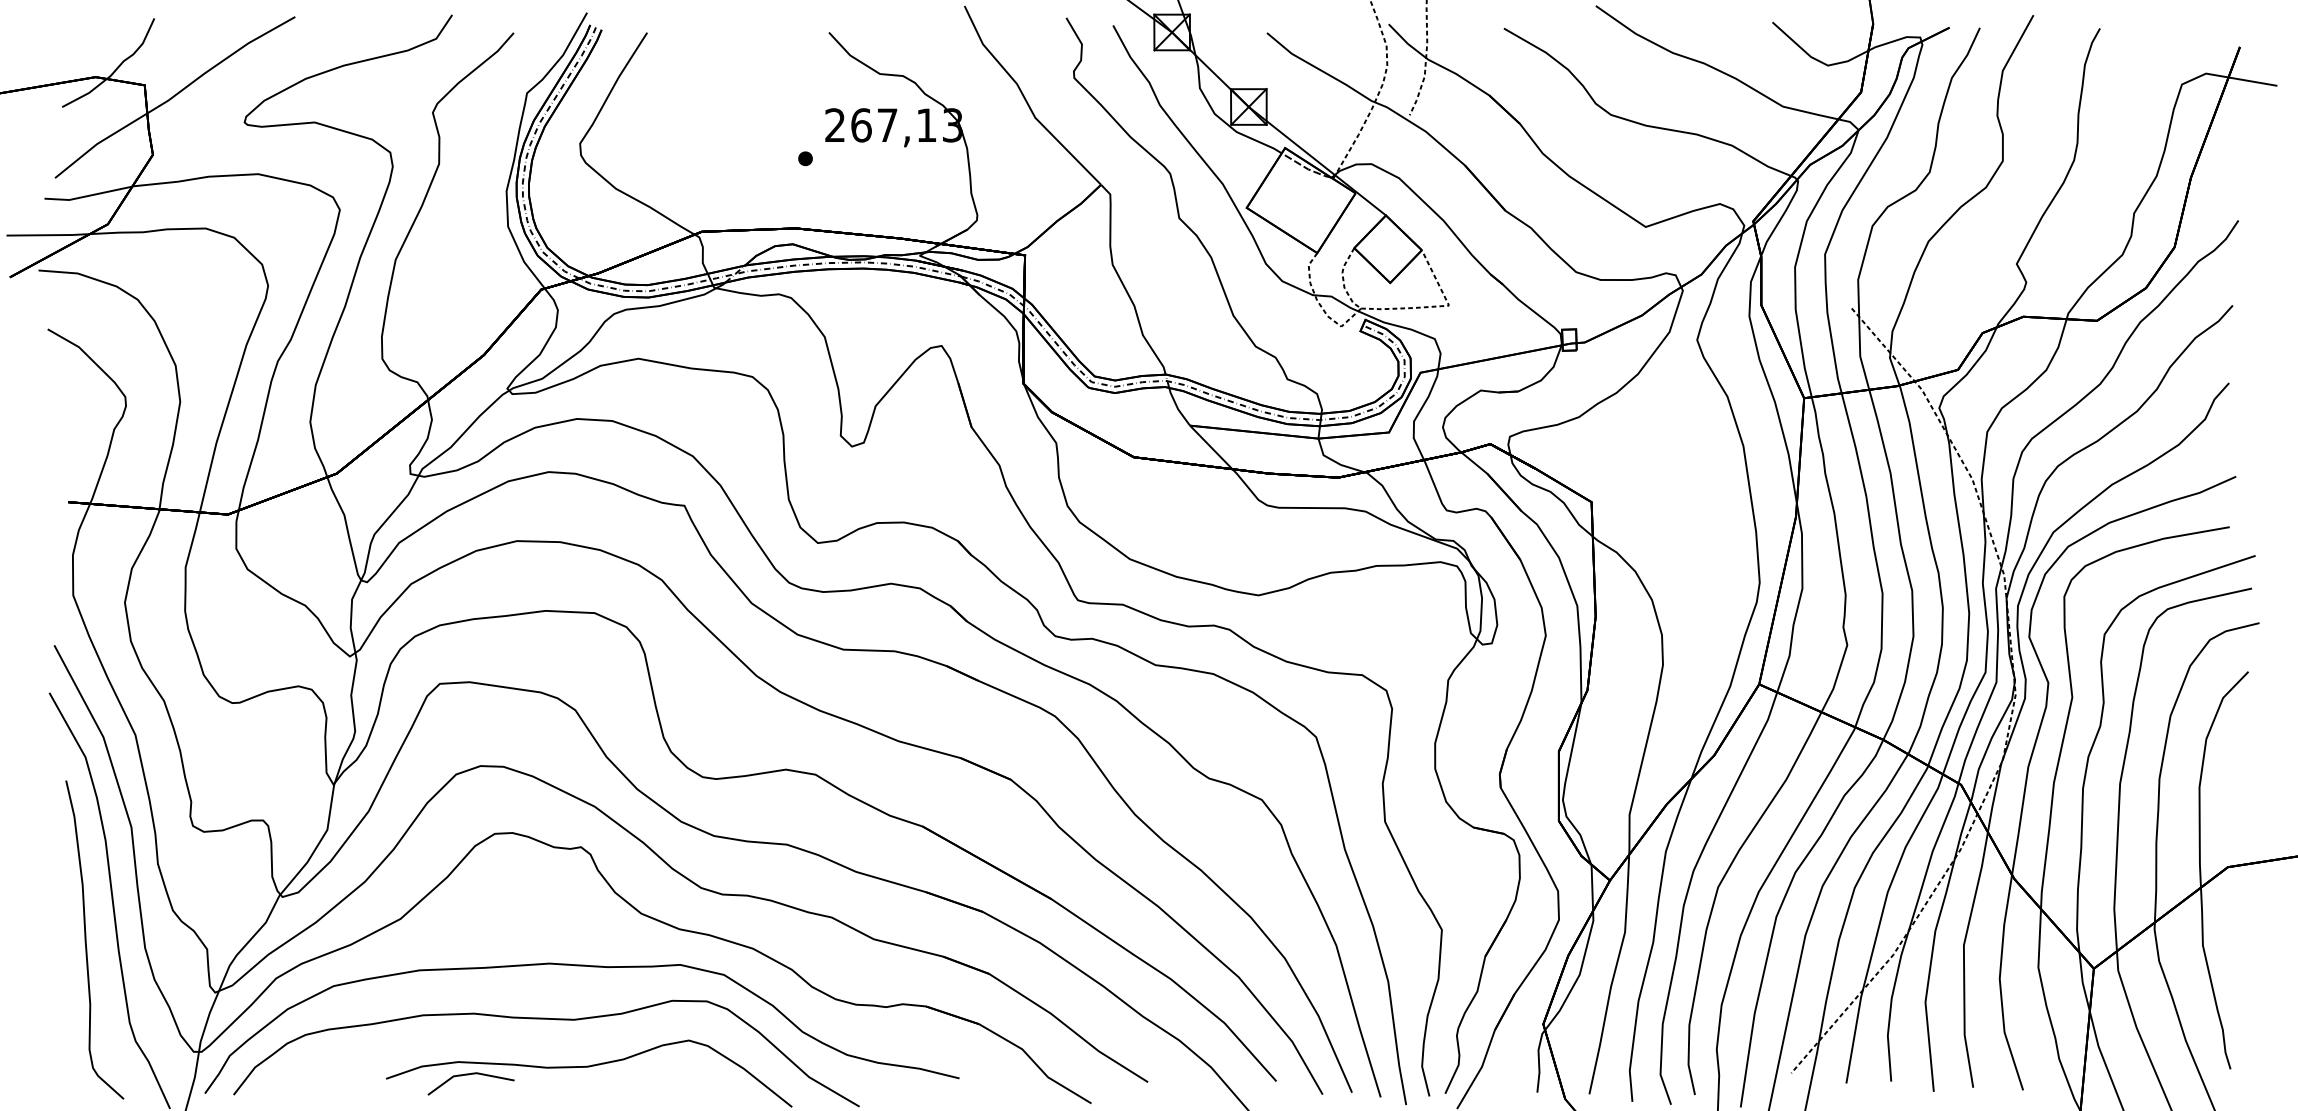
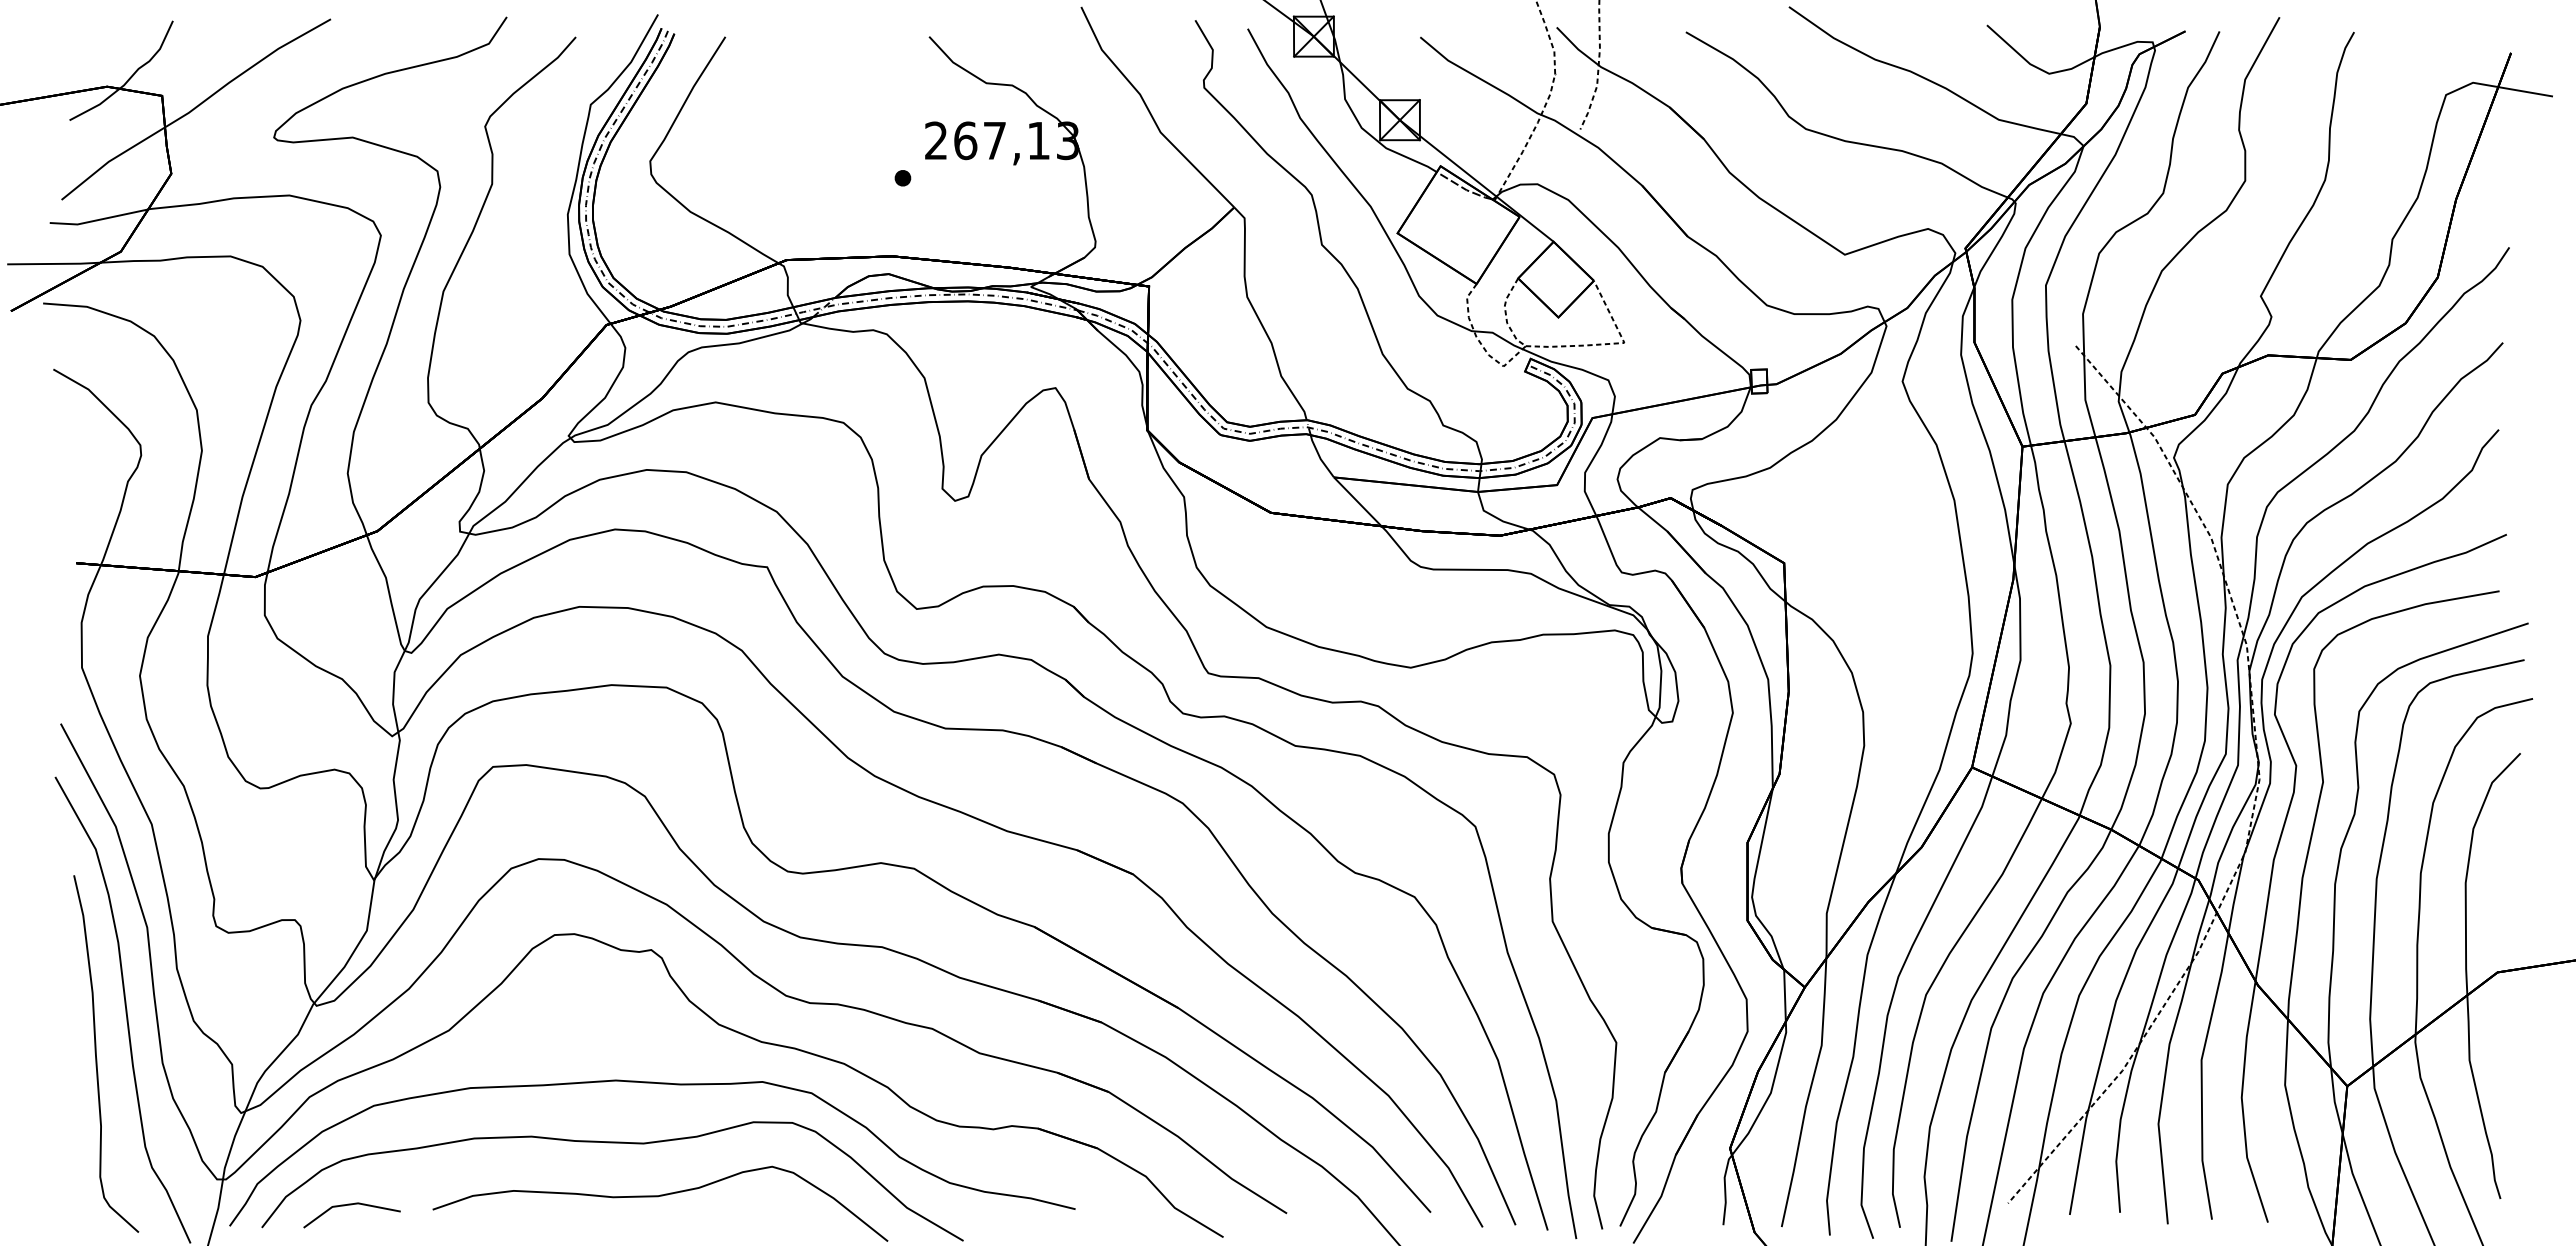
line: (470, 1075) -> (351, 1205), moved

